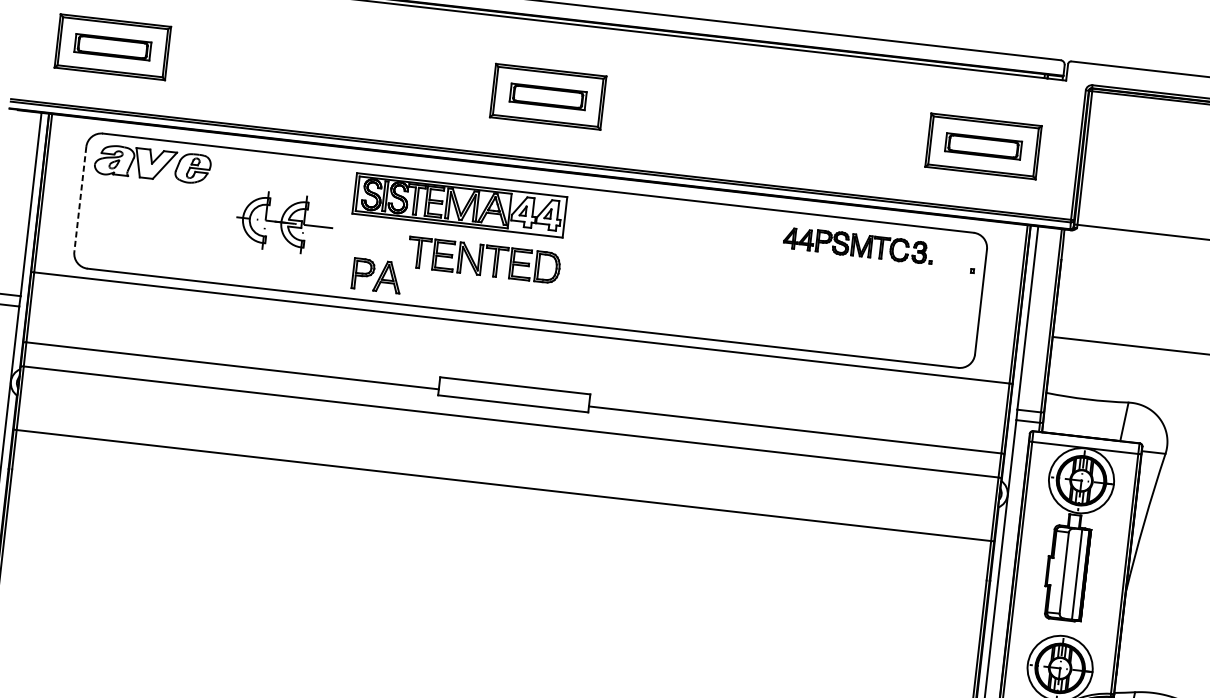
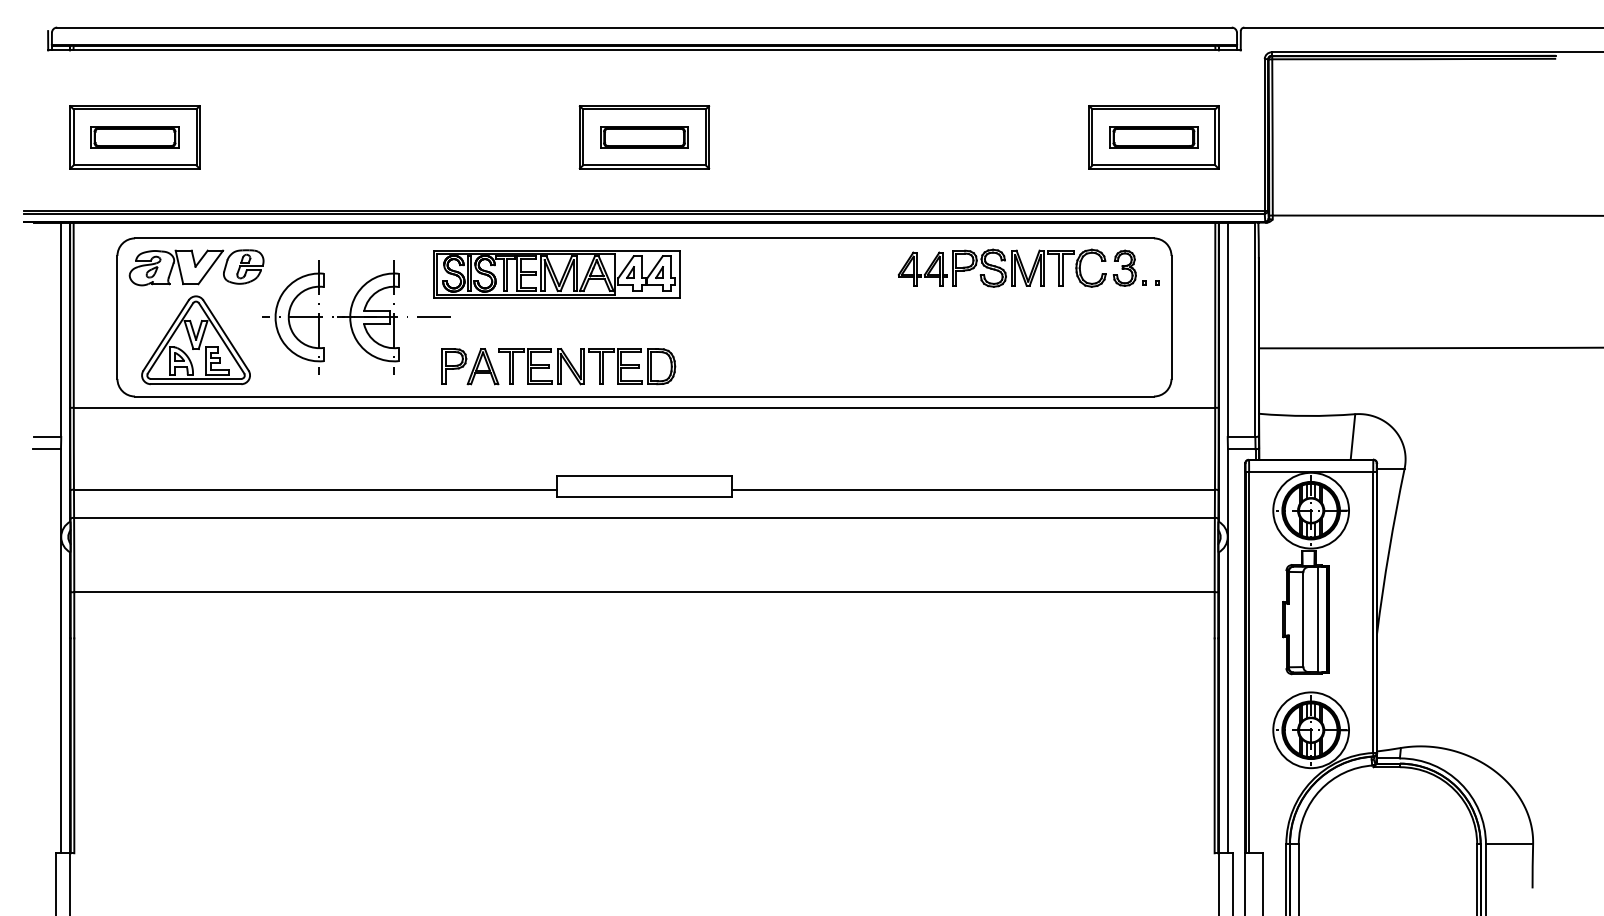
line: (80, 199) -> (117, 317), dashed -> solid
part: (284, 222) -> (356, 317), size x1.67
part: (144, 226) -> (195, 340), added
part: (858, 244) -> (1022, 267), size x1.43
part: (484, 260) -> (587, 366), moved

